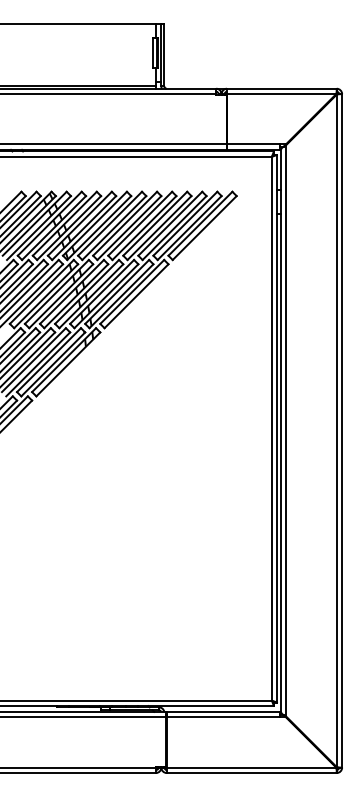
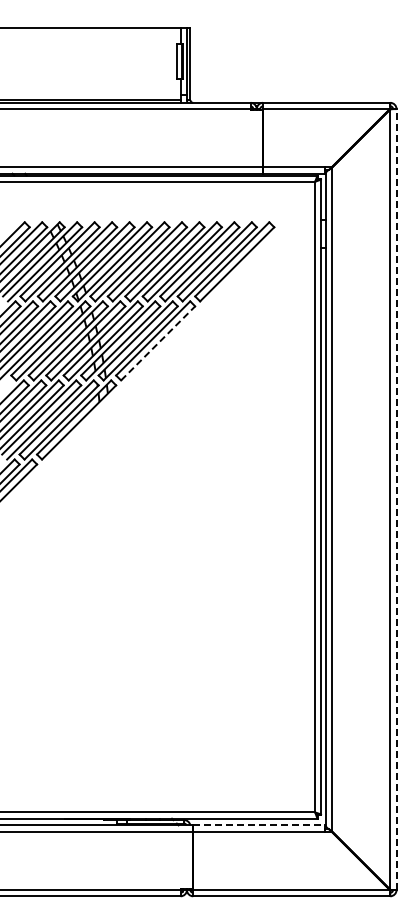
line: (136, 296) -> (158, 343), solid -> dashed
line: (342, 430) -> (396, 499), solid -> dashed
line: (223, 711) -> (259, 825), solid -> dashed

